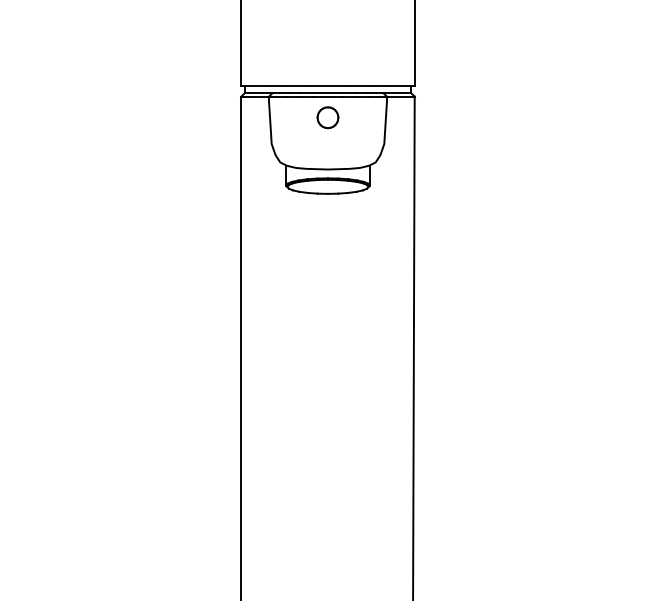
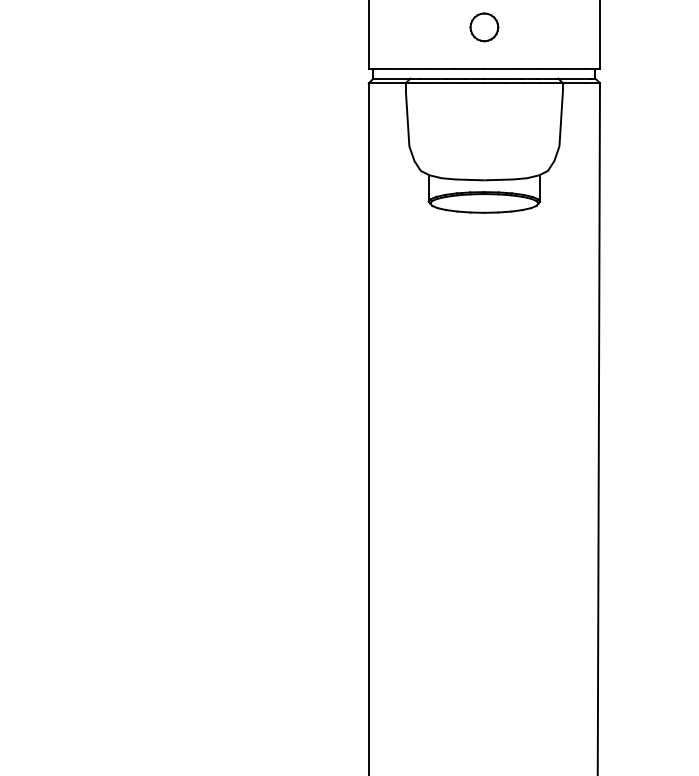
part: (327, 117) -> (483, 27), moved

